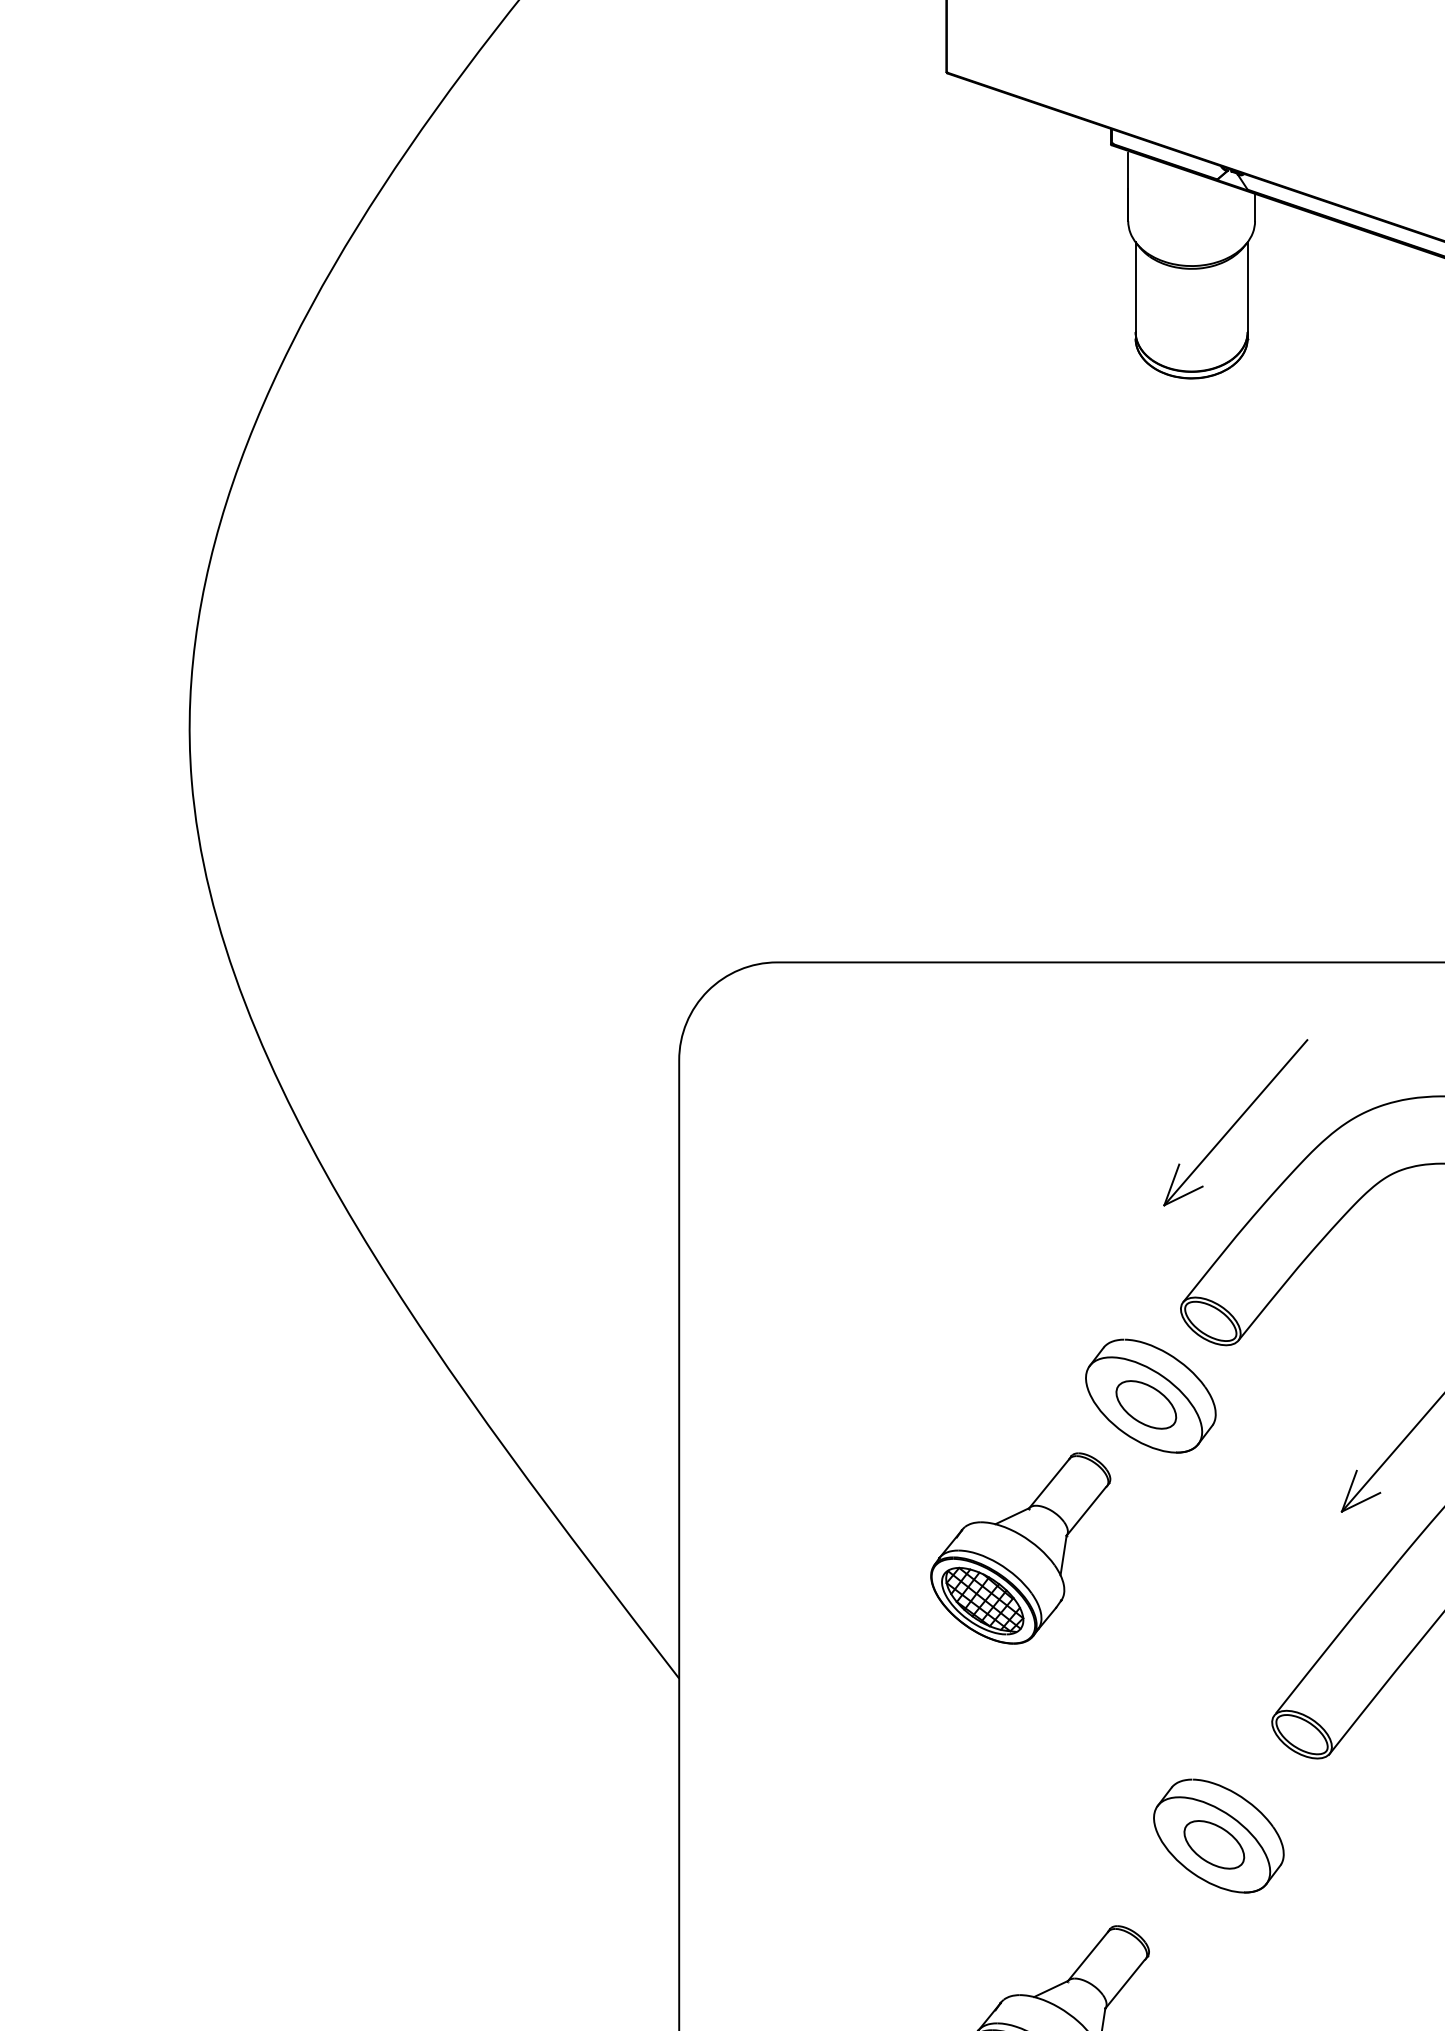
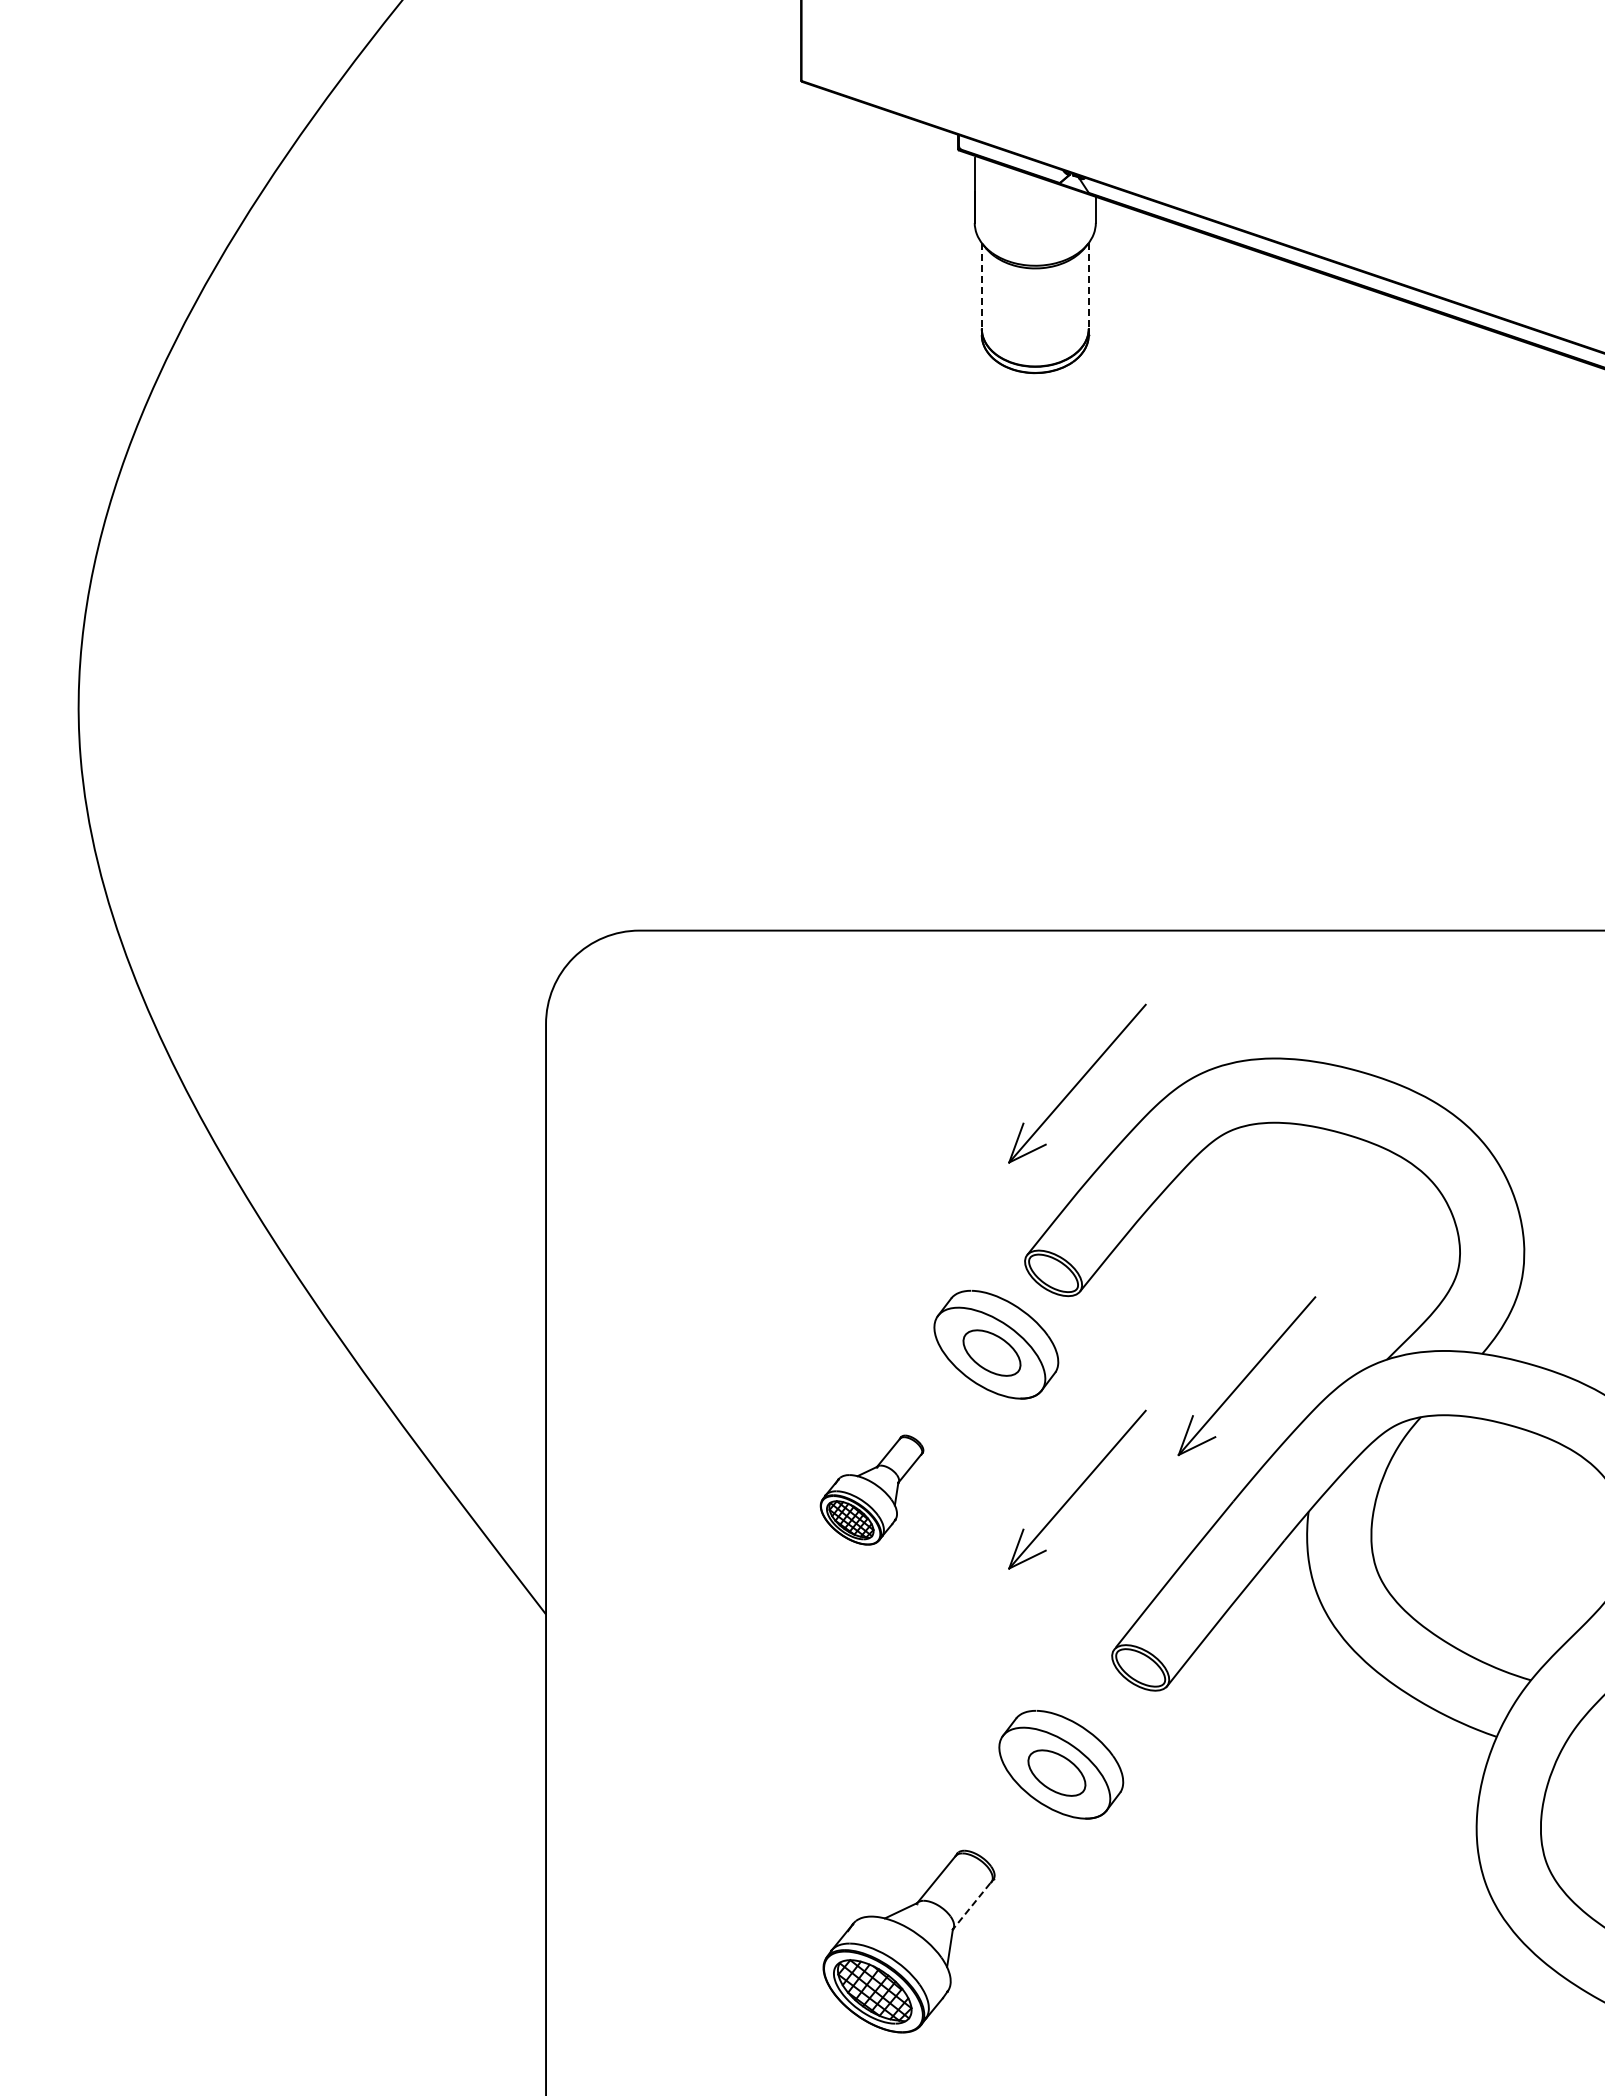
line: (1135, 286) -> (981, 285), solid -> dashed
line: (1247, 286) -> (1088, 285), solid -> dashed
part: (1020, 1547) -> (871, 1489), size x0.6
part: (1235, 1547) -> (1077, 1489), added
line: (1124, 1984) -> (971, 1906), solid -> dashed

